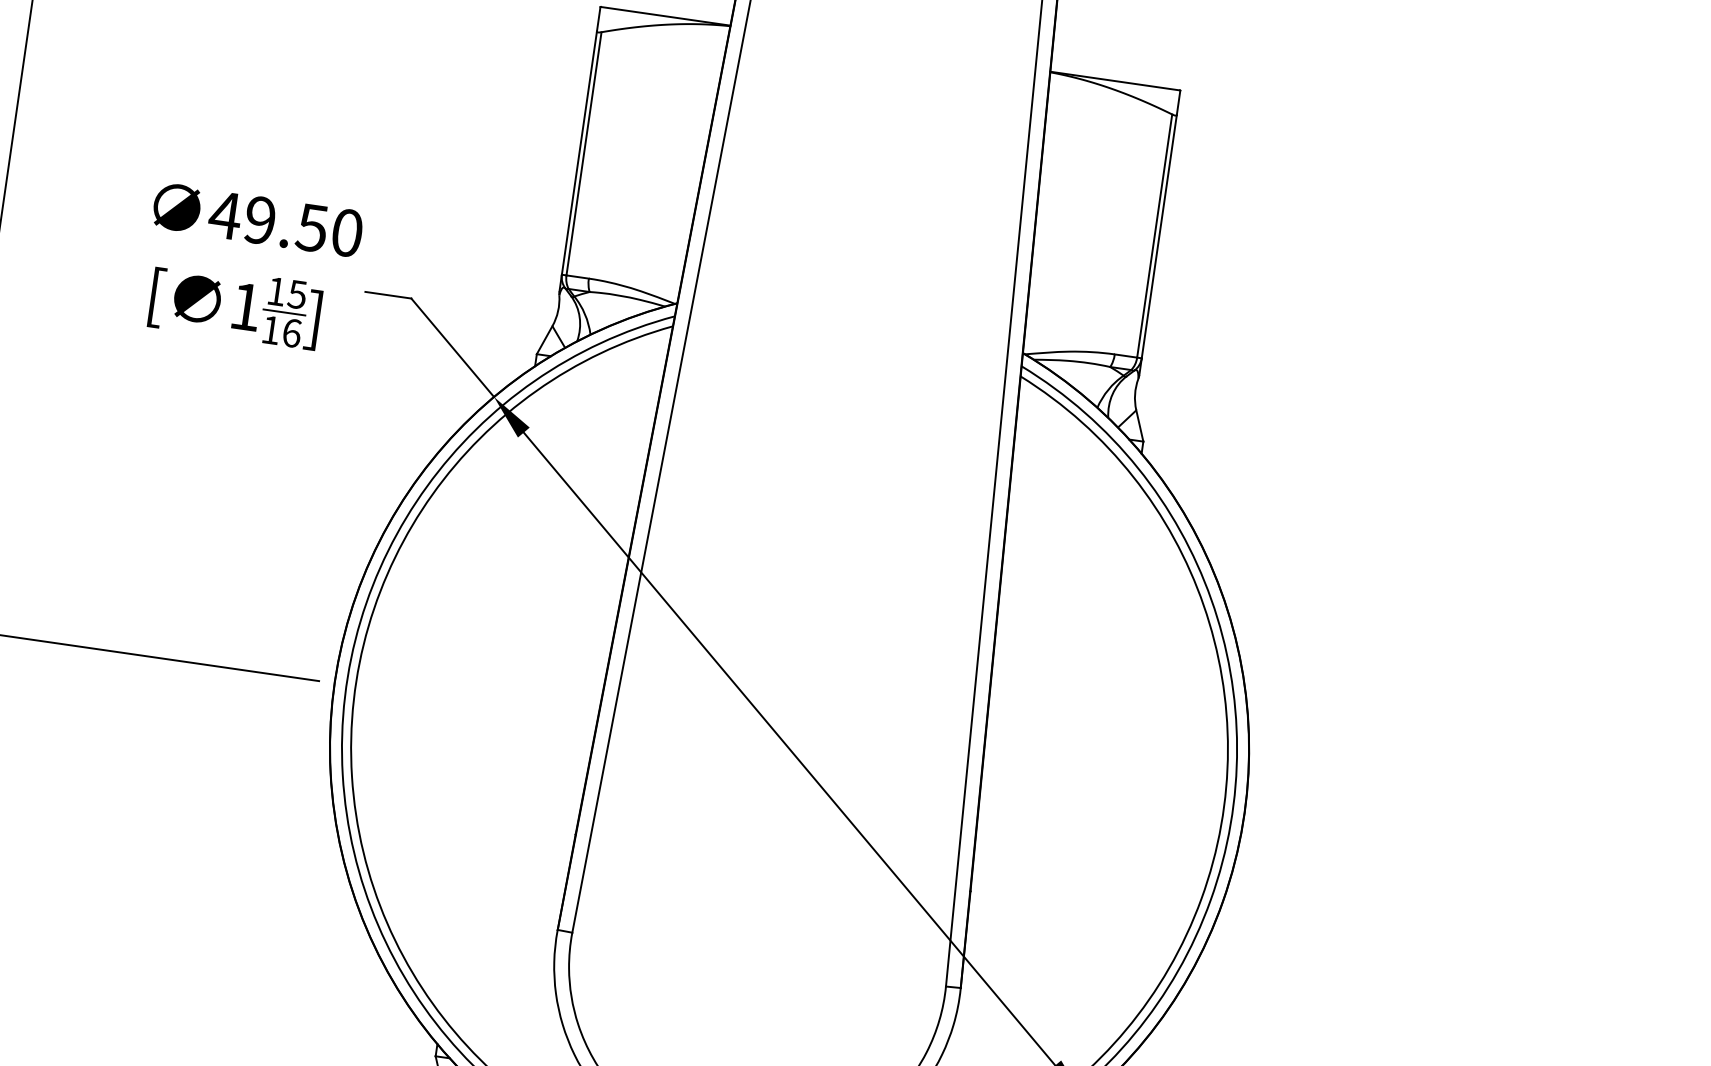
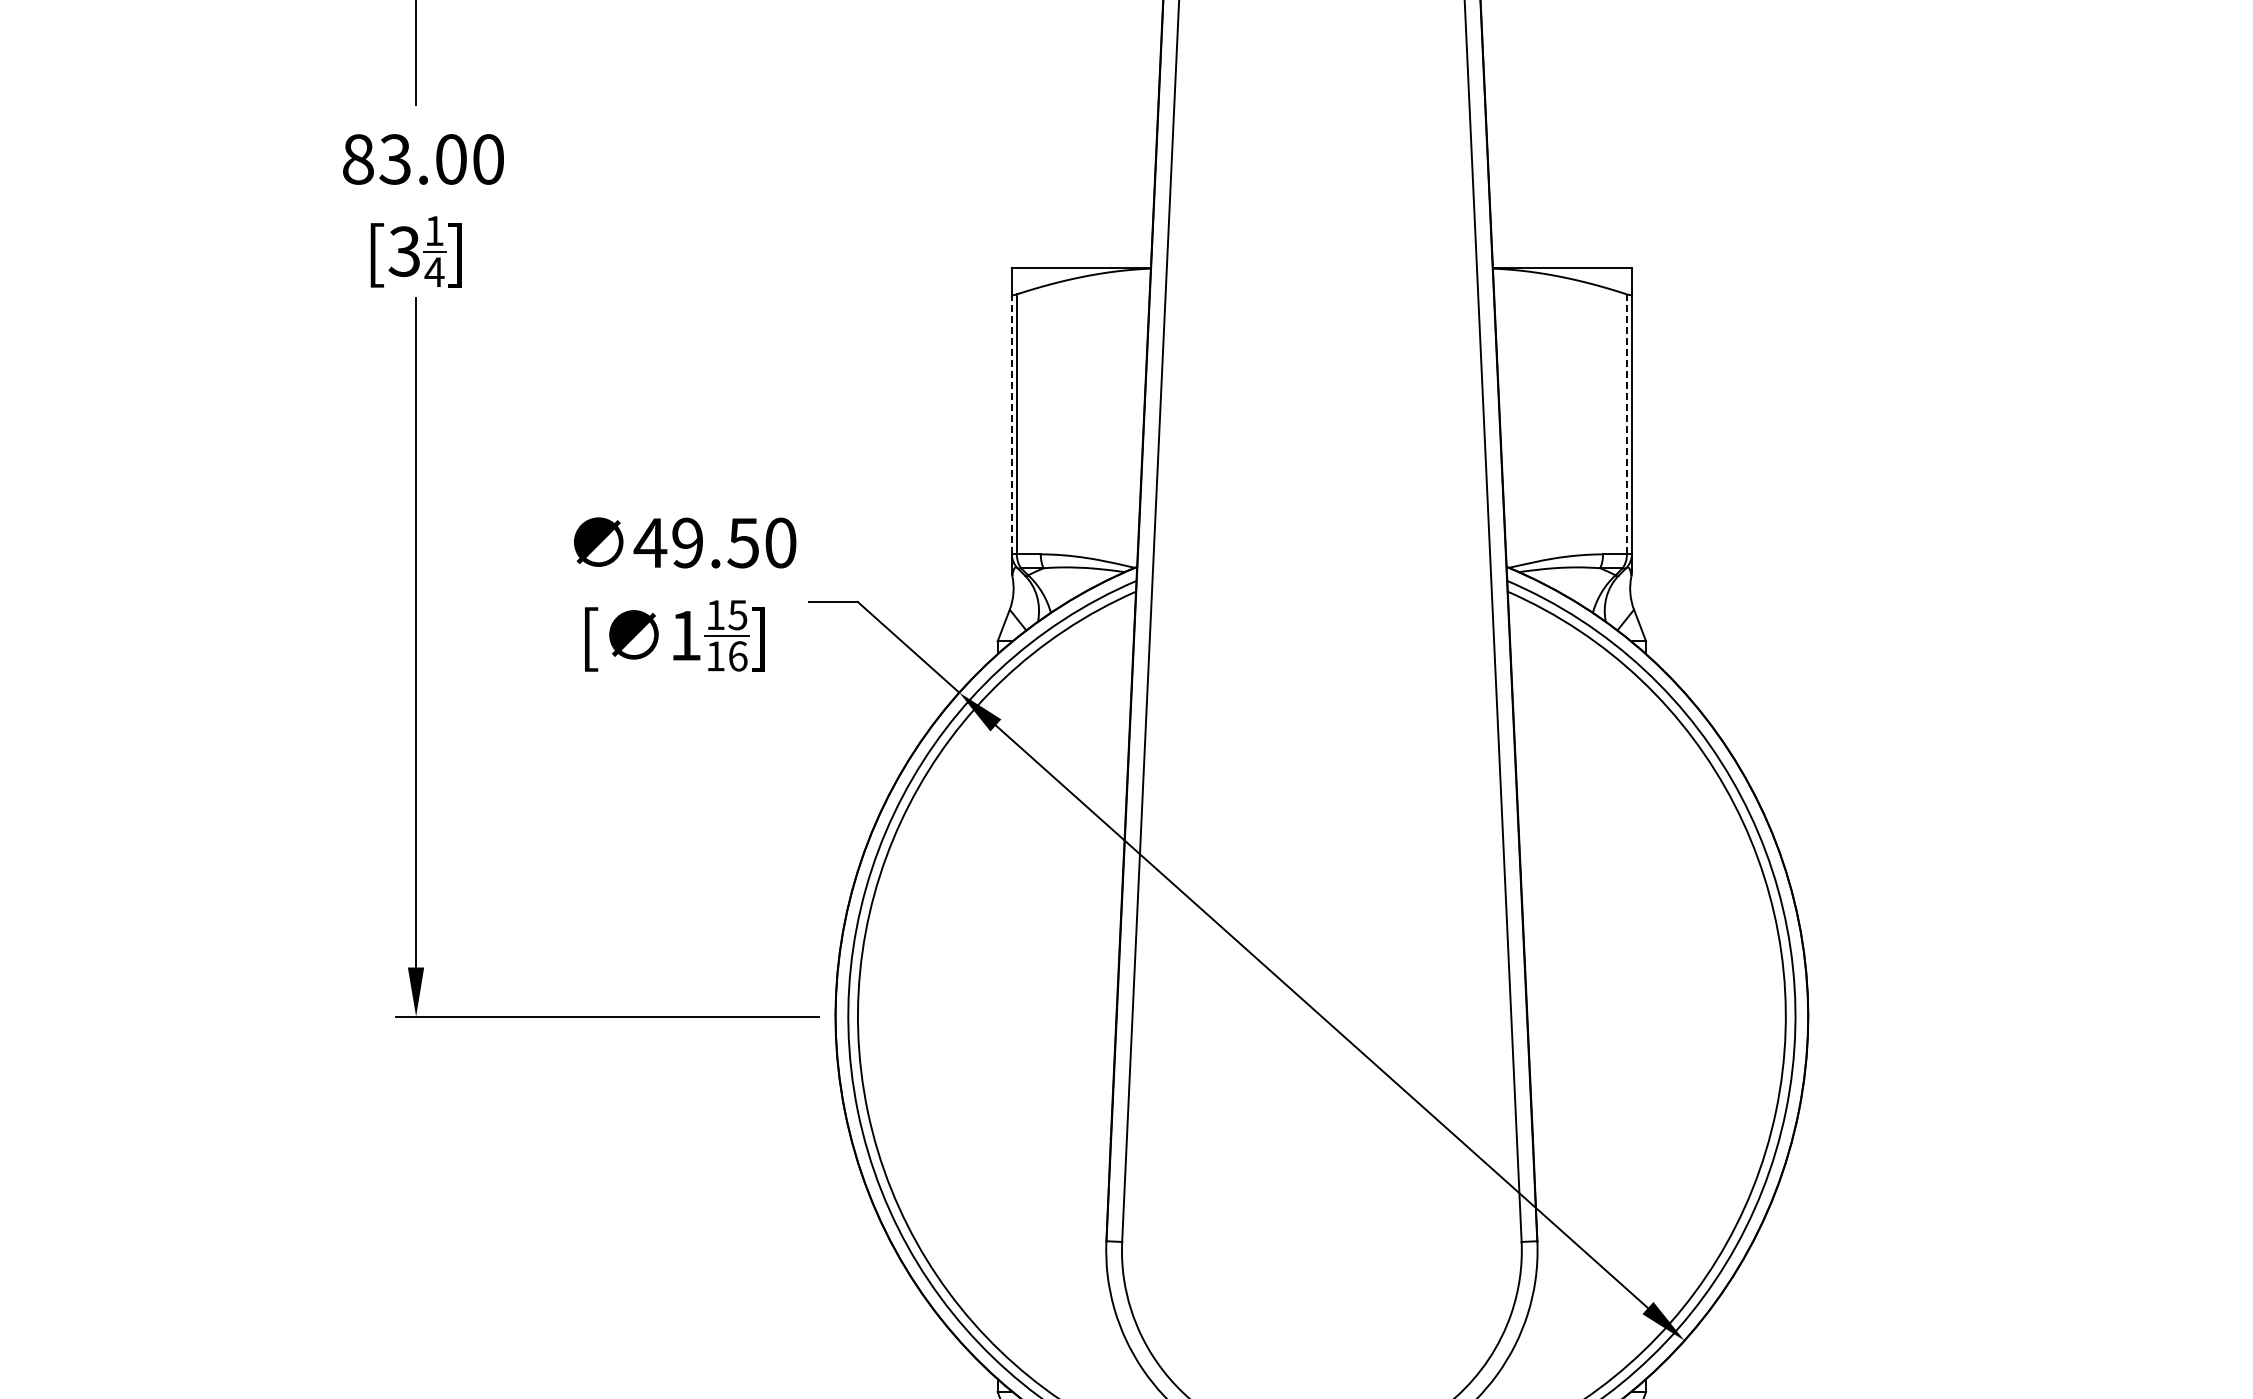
line: (579, 153) -> (1011, 424), solid -> dashed
line: (1154, 236) -> (1626, 424), solid -> dashed

